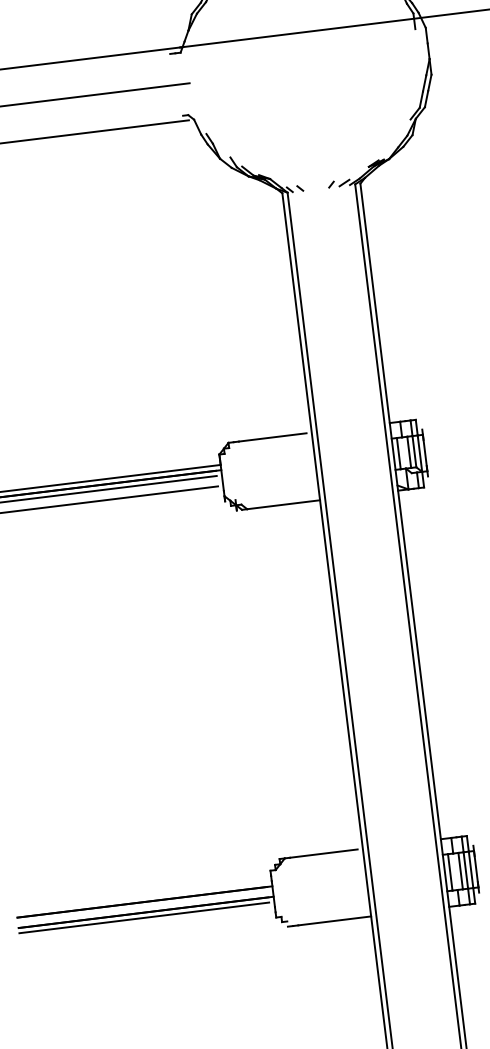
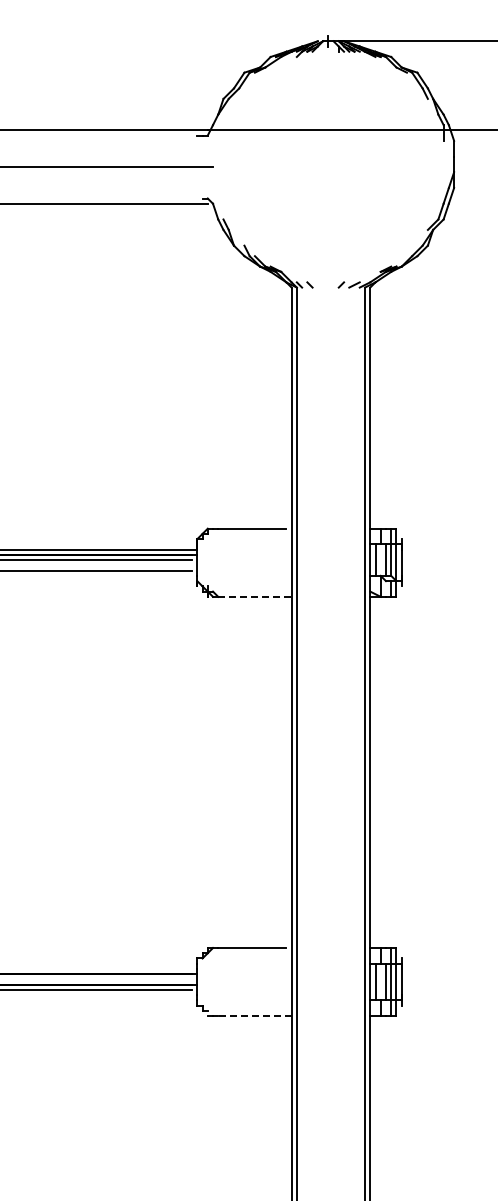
line: (283, 504) -> (254, 596), solid -> dashed
line: (334, 921) -> (254, 1016), solid -> dashed

